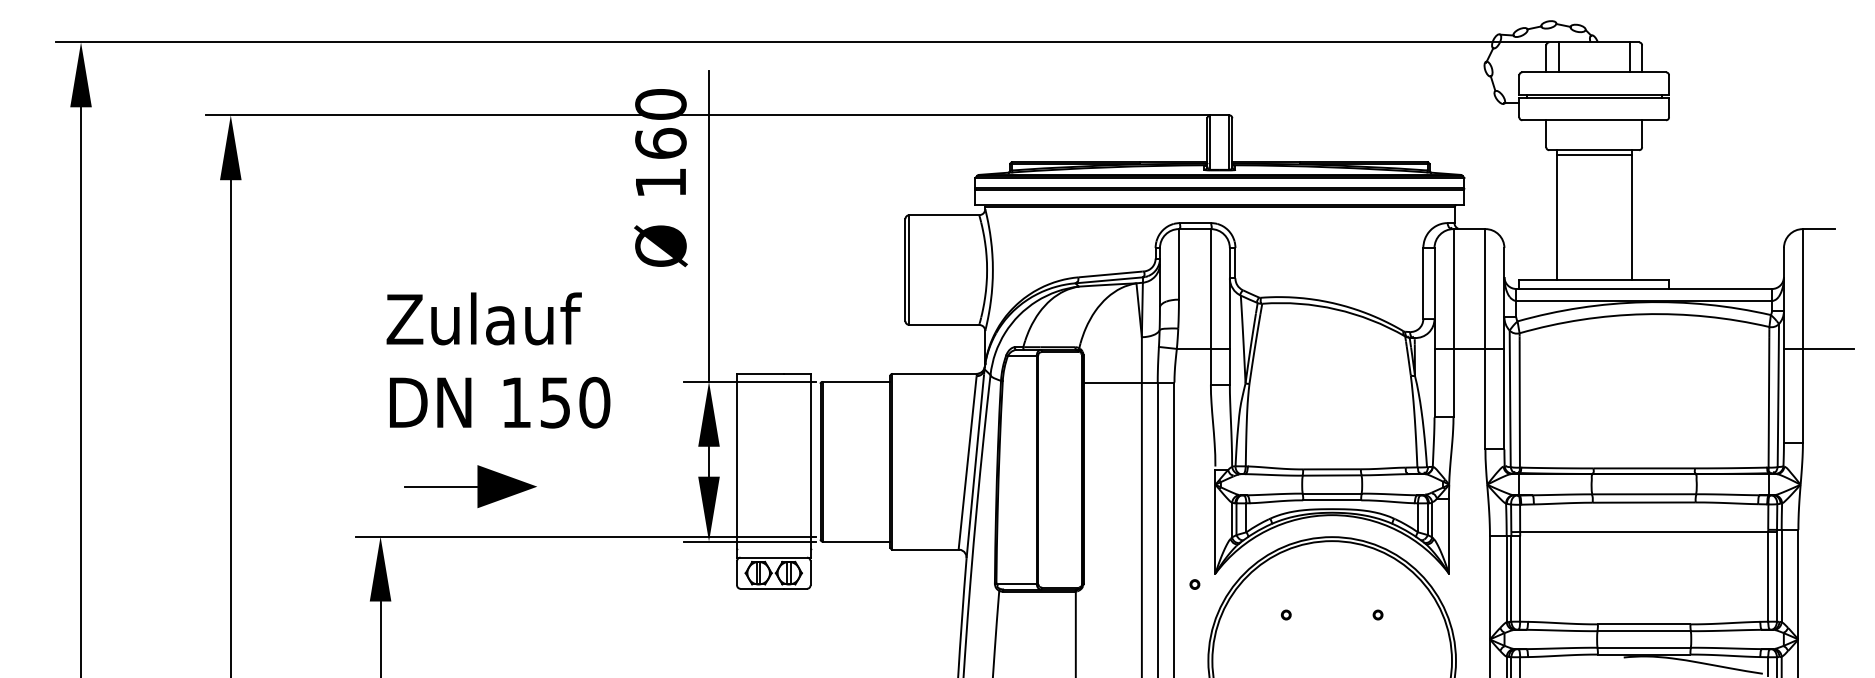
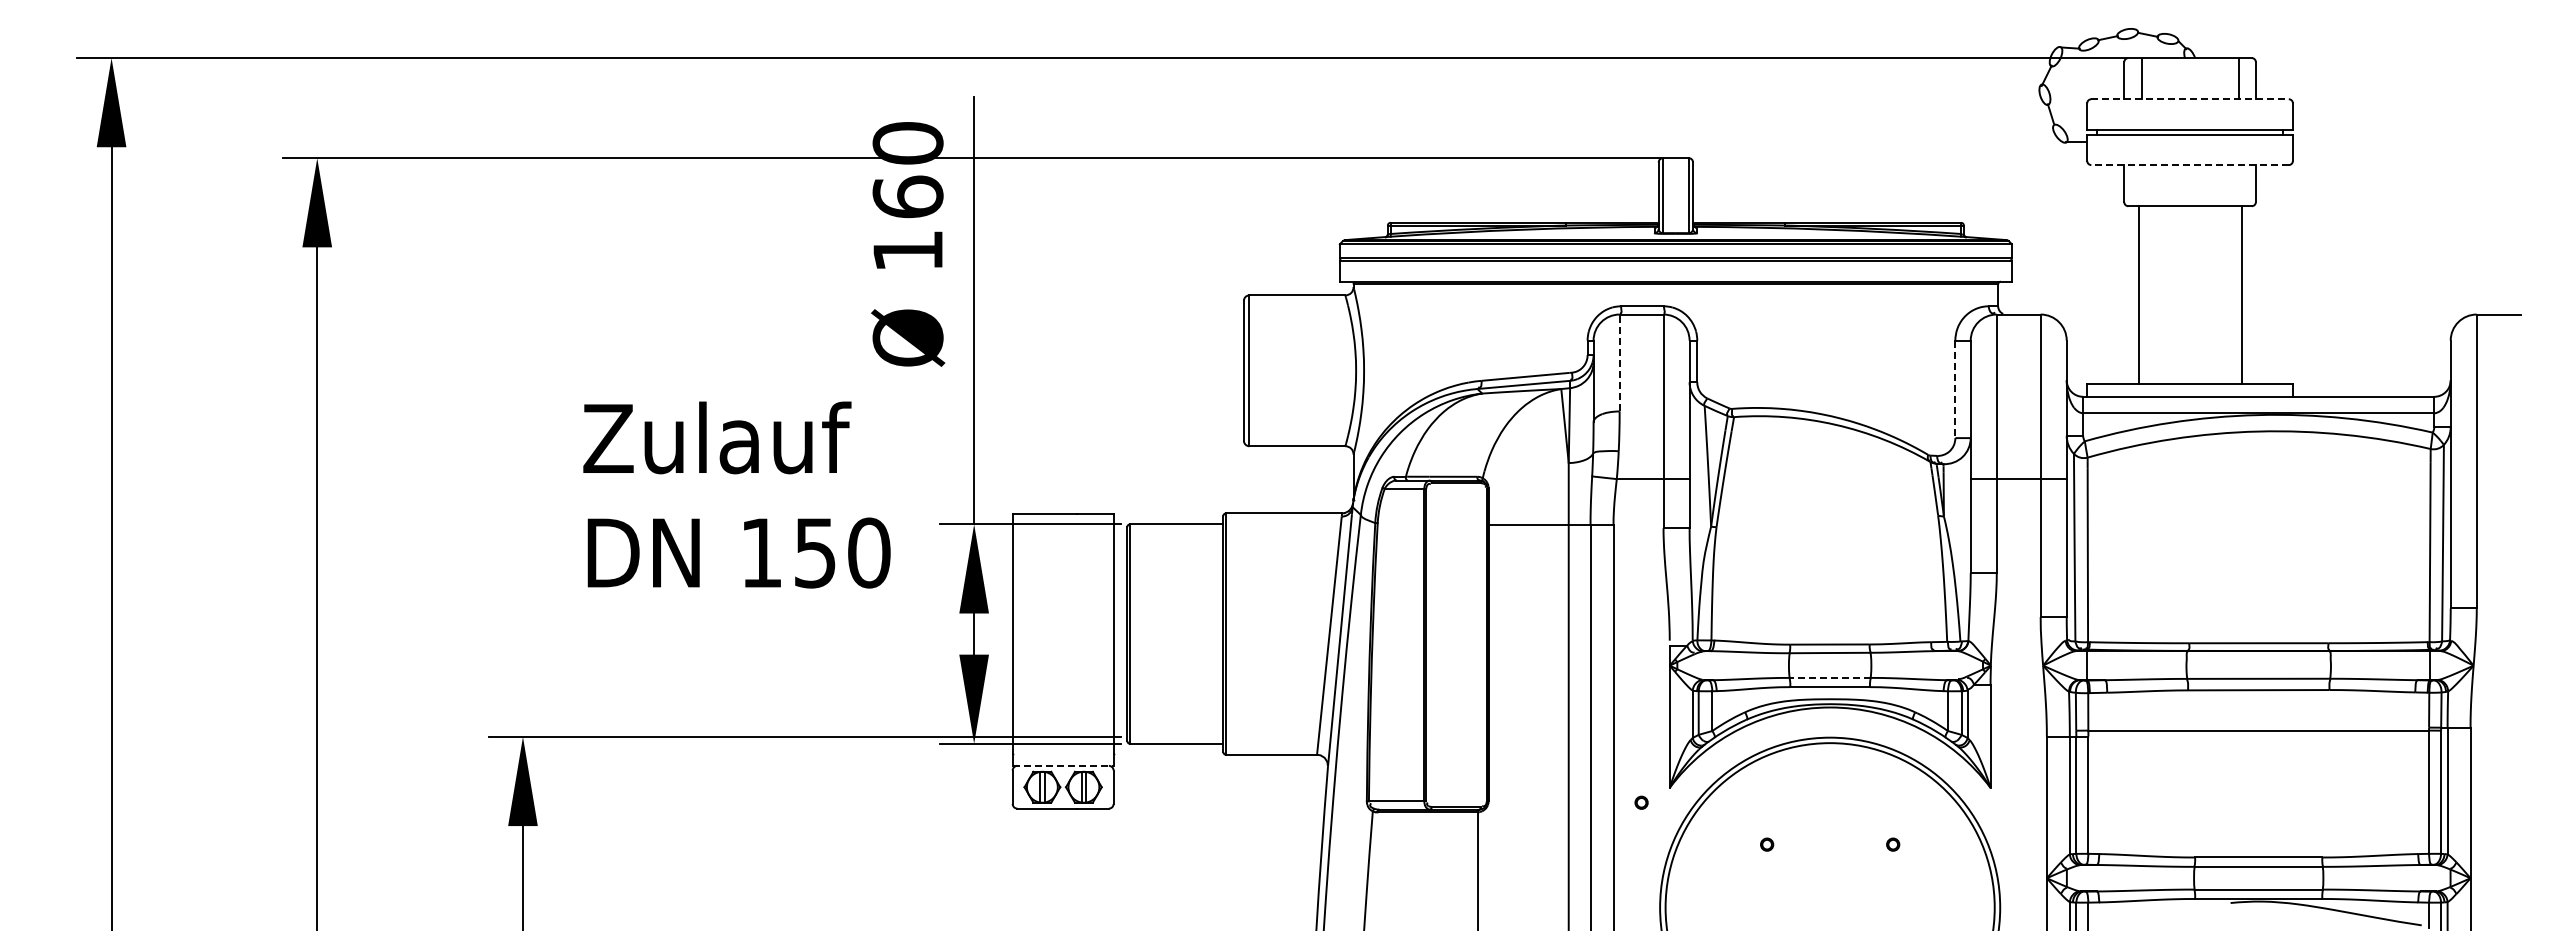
line: (1594, 72) -> (2190, 99), solid -> dashed
line: (1594, 120) -> (2190, 165), solid -> dashed
line: (1593, 155) -> (2189, 213), removed
line: (1178, 264) -> (1619, 362), solid -> dashed
line: (1423, 283) -> (1955, 389), solid -> dashed
line: (1818, 349) -> (2498, 479), removed
text: (498, 360) -> (736, 494), moved
part: (470, 486) -> (646, 667), removed
line: (1331, 493) -> (1829, 677), solid -> dashed
line: (774, 557) -> (1063, 765), solid -> dashed

